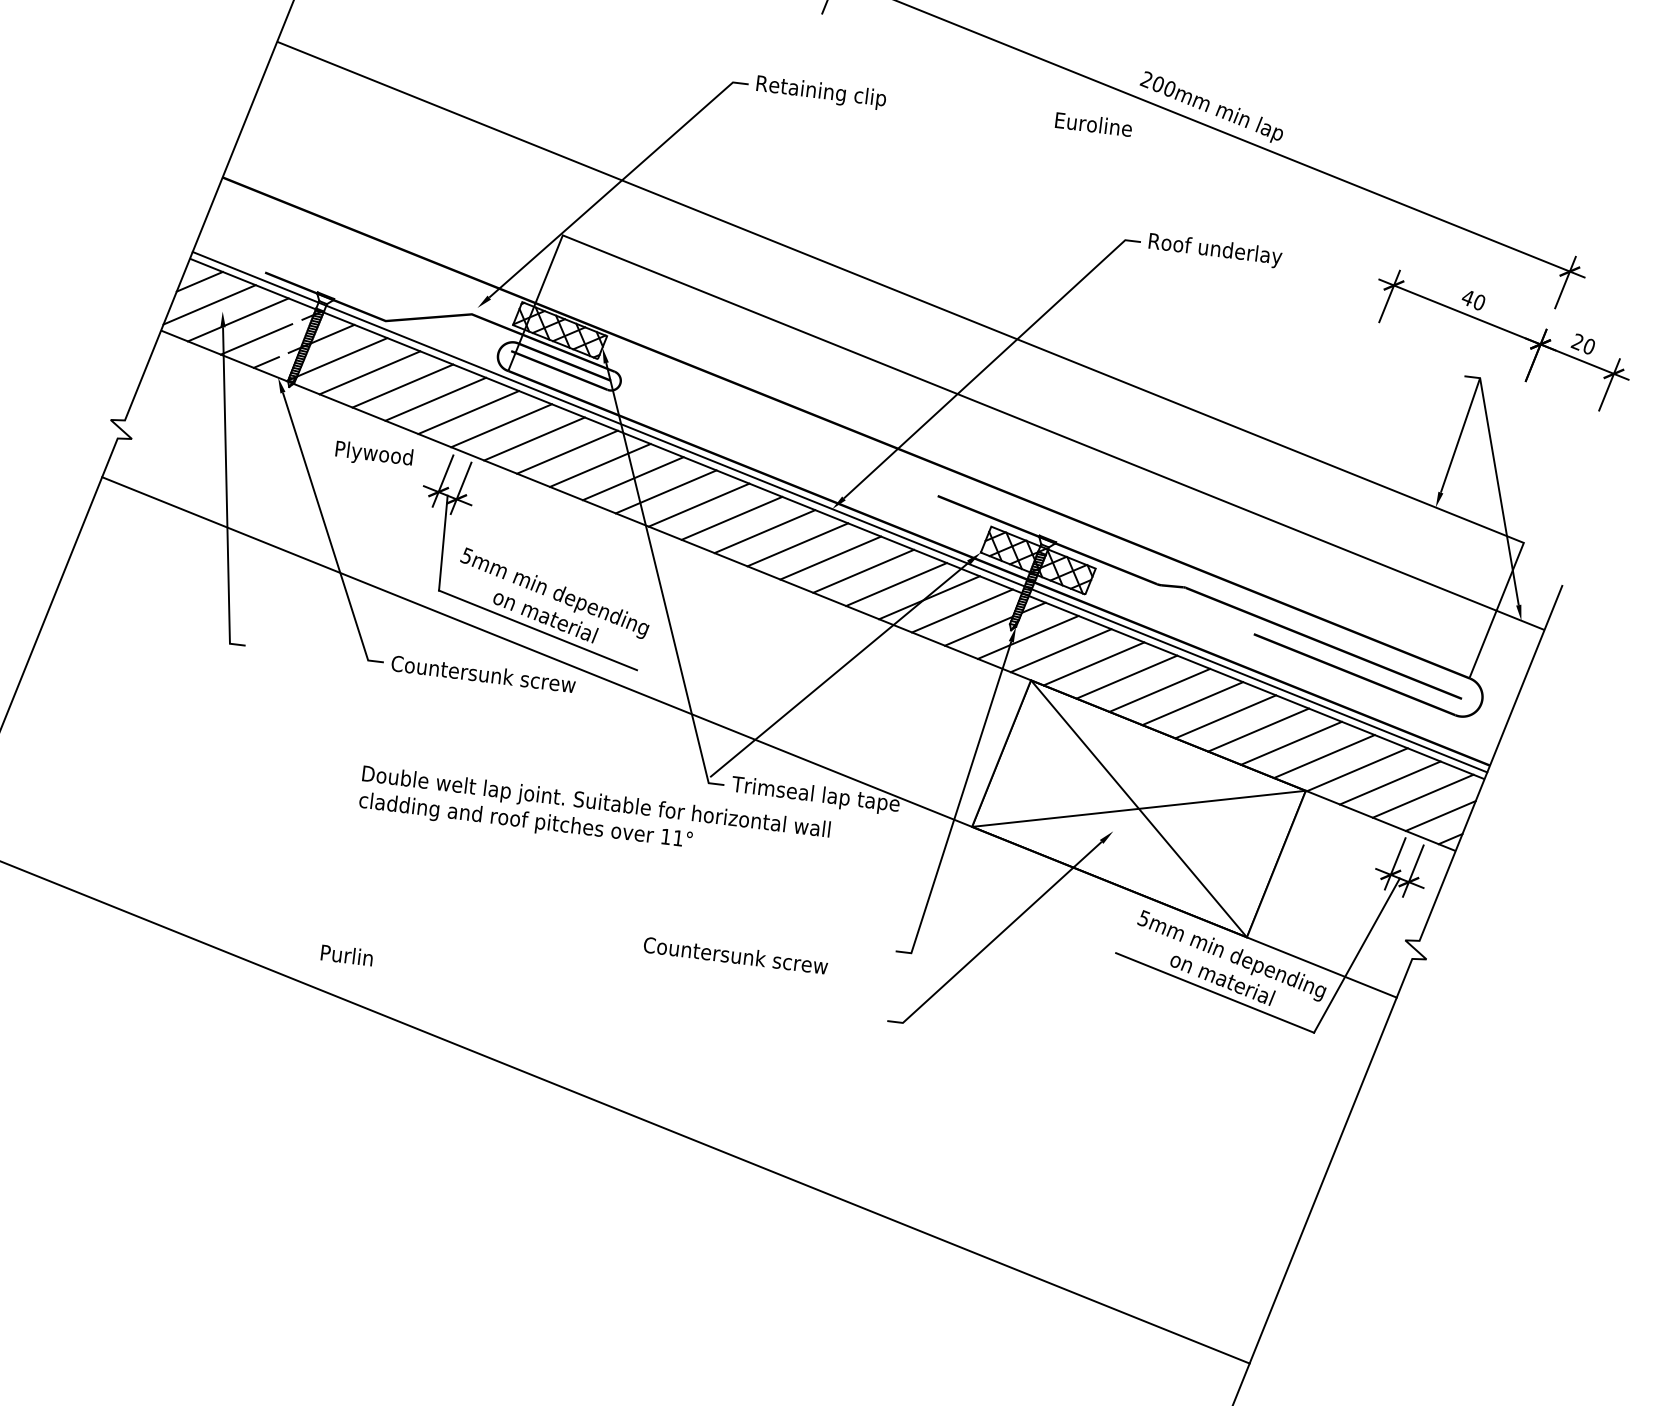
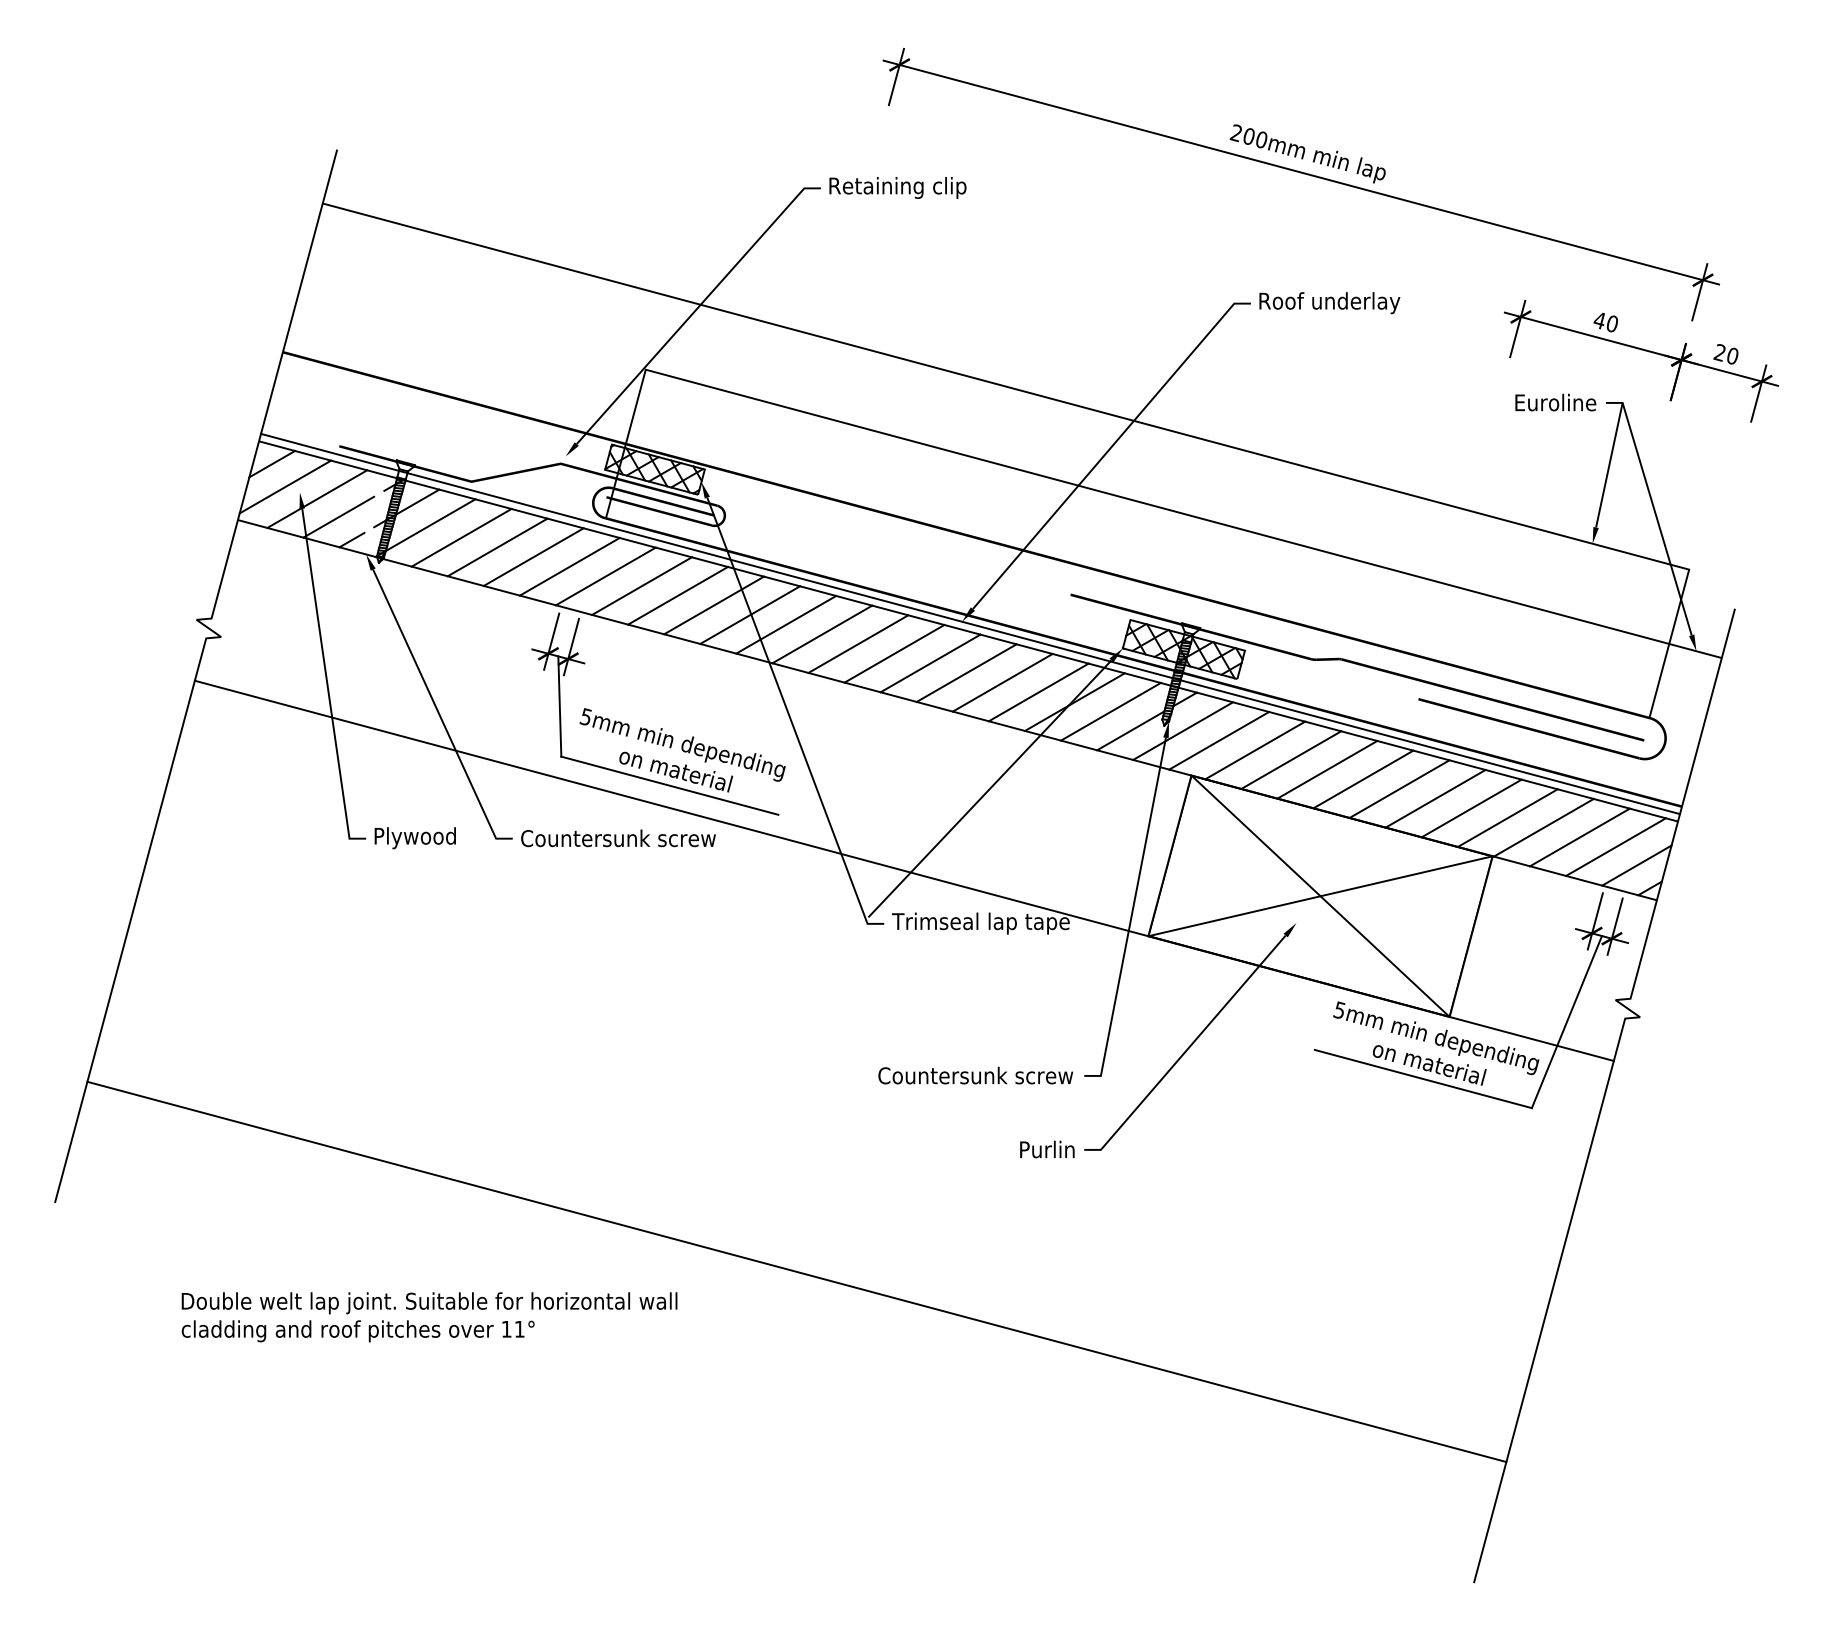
text: (1093, 124) -> (1555, 402), moved
text: (373, 455) -> (414, 838), moved
text: (594, 816) -> (429, 1317), moved
text: (347, 955) -> (1047, 1149), moved
text: (735, 955) -> (975, 1075), moved

